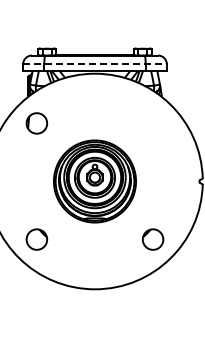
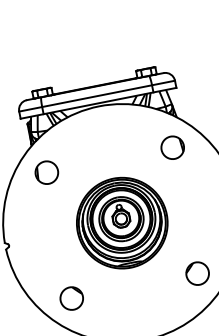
line: (94, 64) -> (96, 96), dashed -> solid
part: (152, 123) -> (172, 147), added

